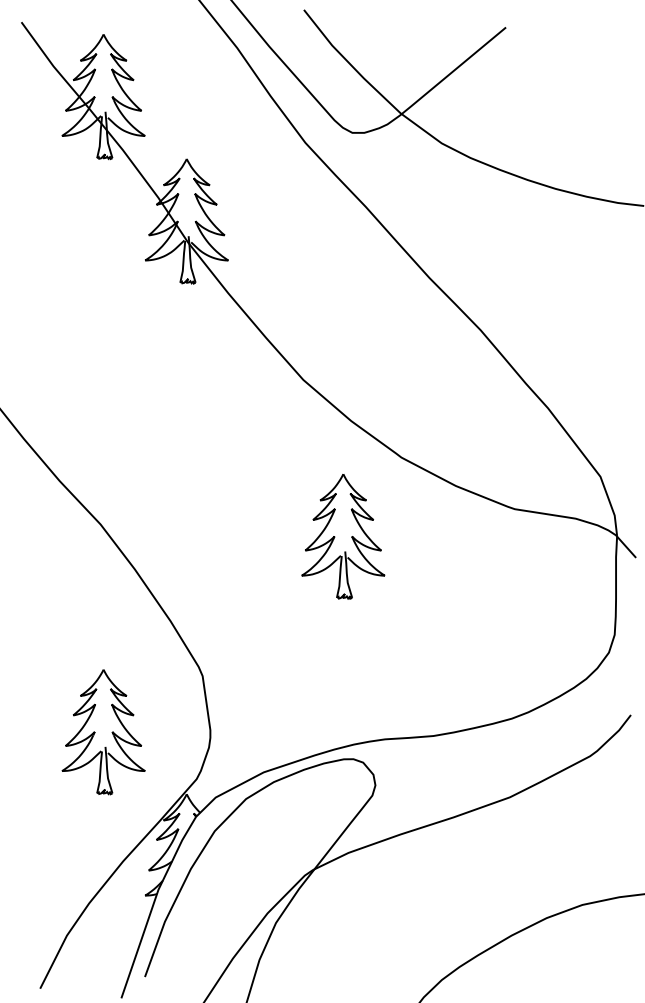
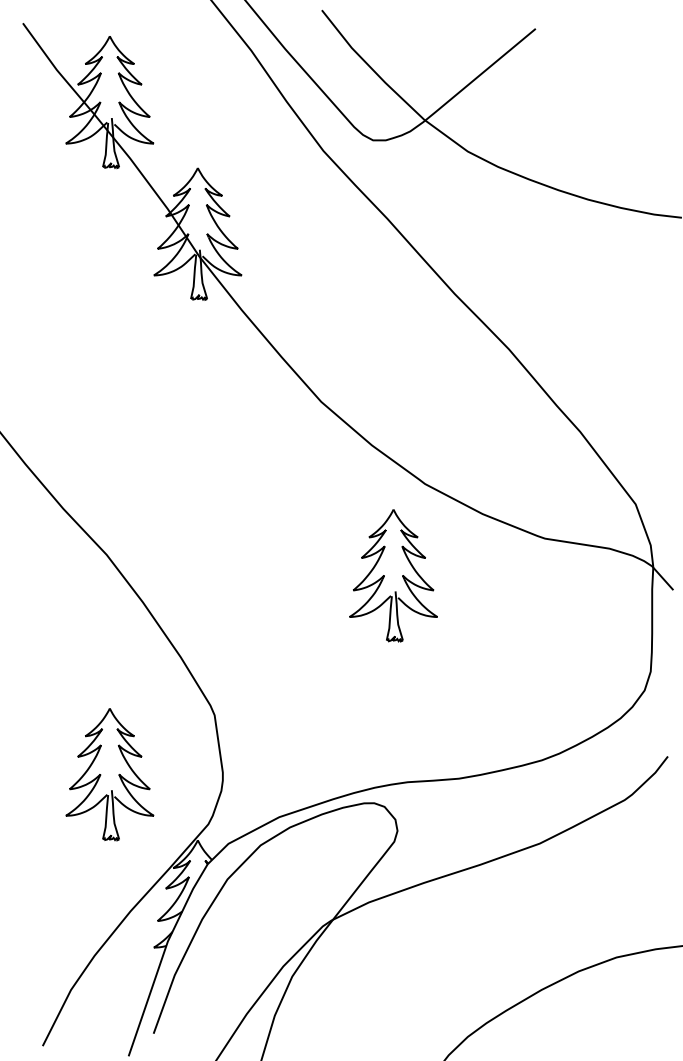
part: (343, 536) -> (393, 575), moved

